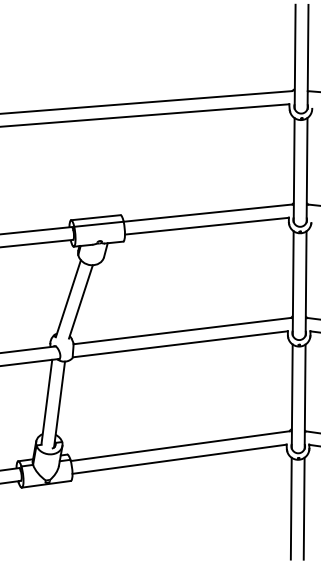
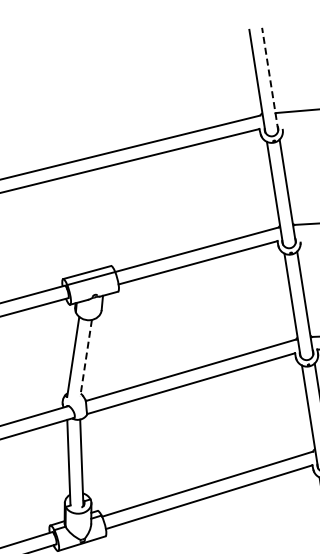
line: (308, 56) -> (270, 78), solid -> dashed
line: (80, 301) -> (85, 357), solid -> dashed

